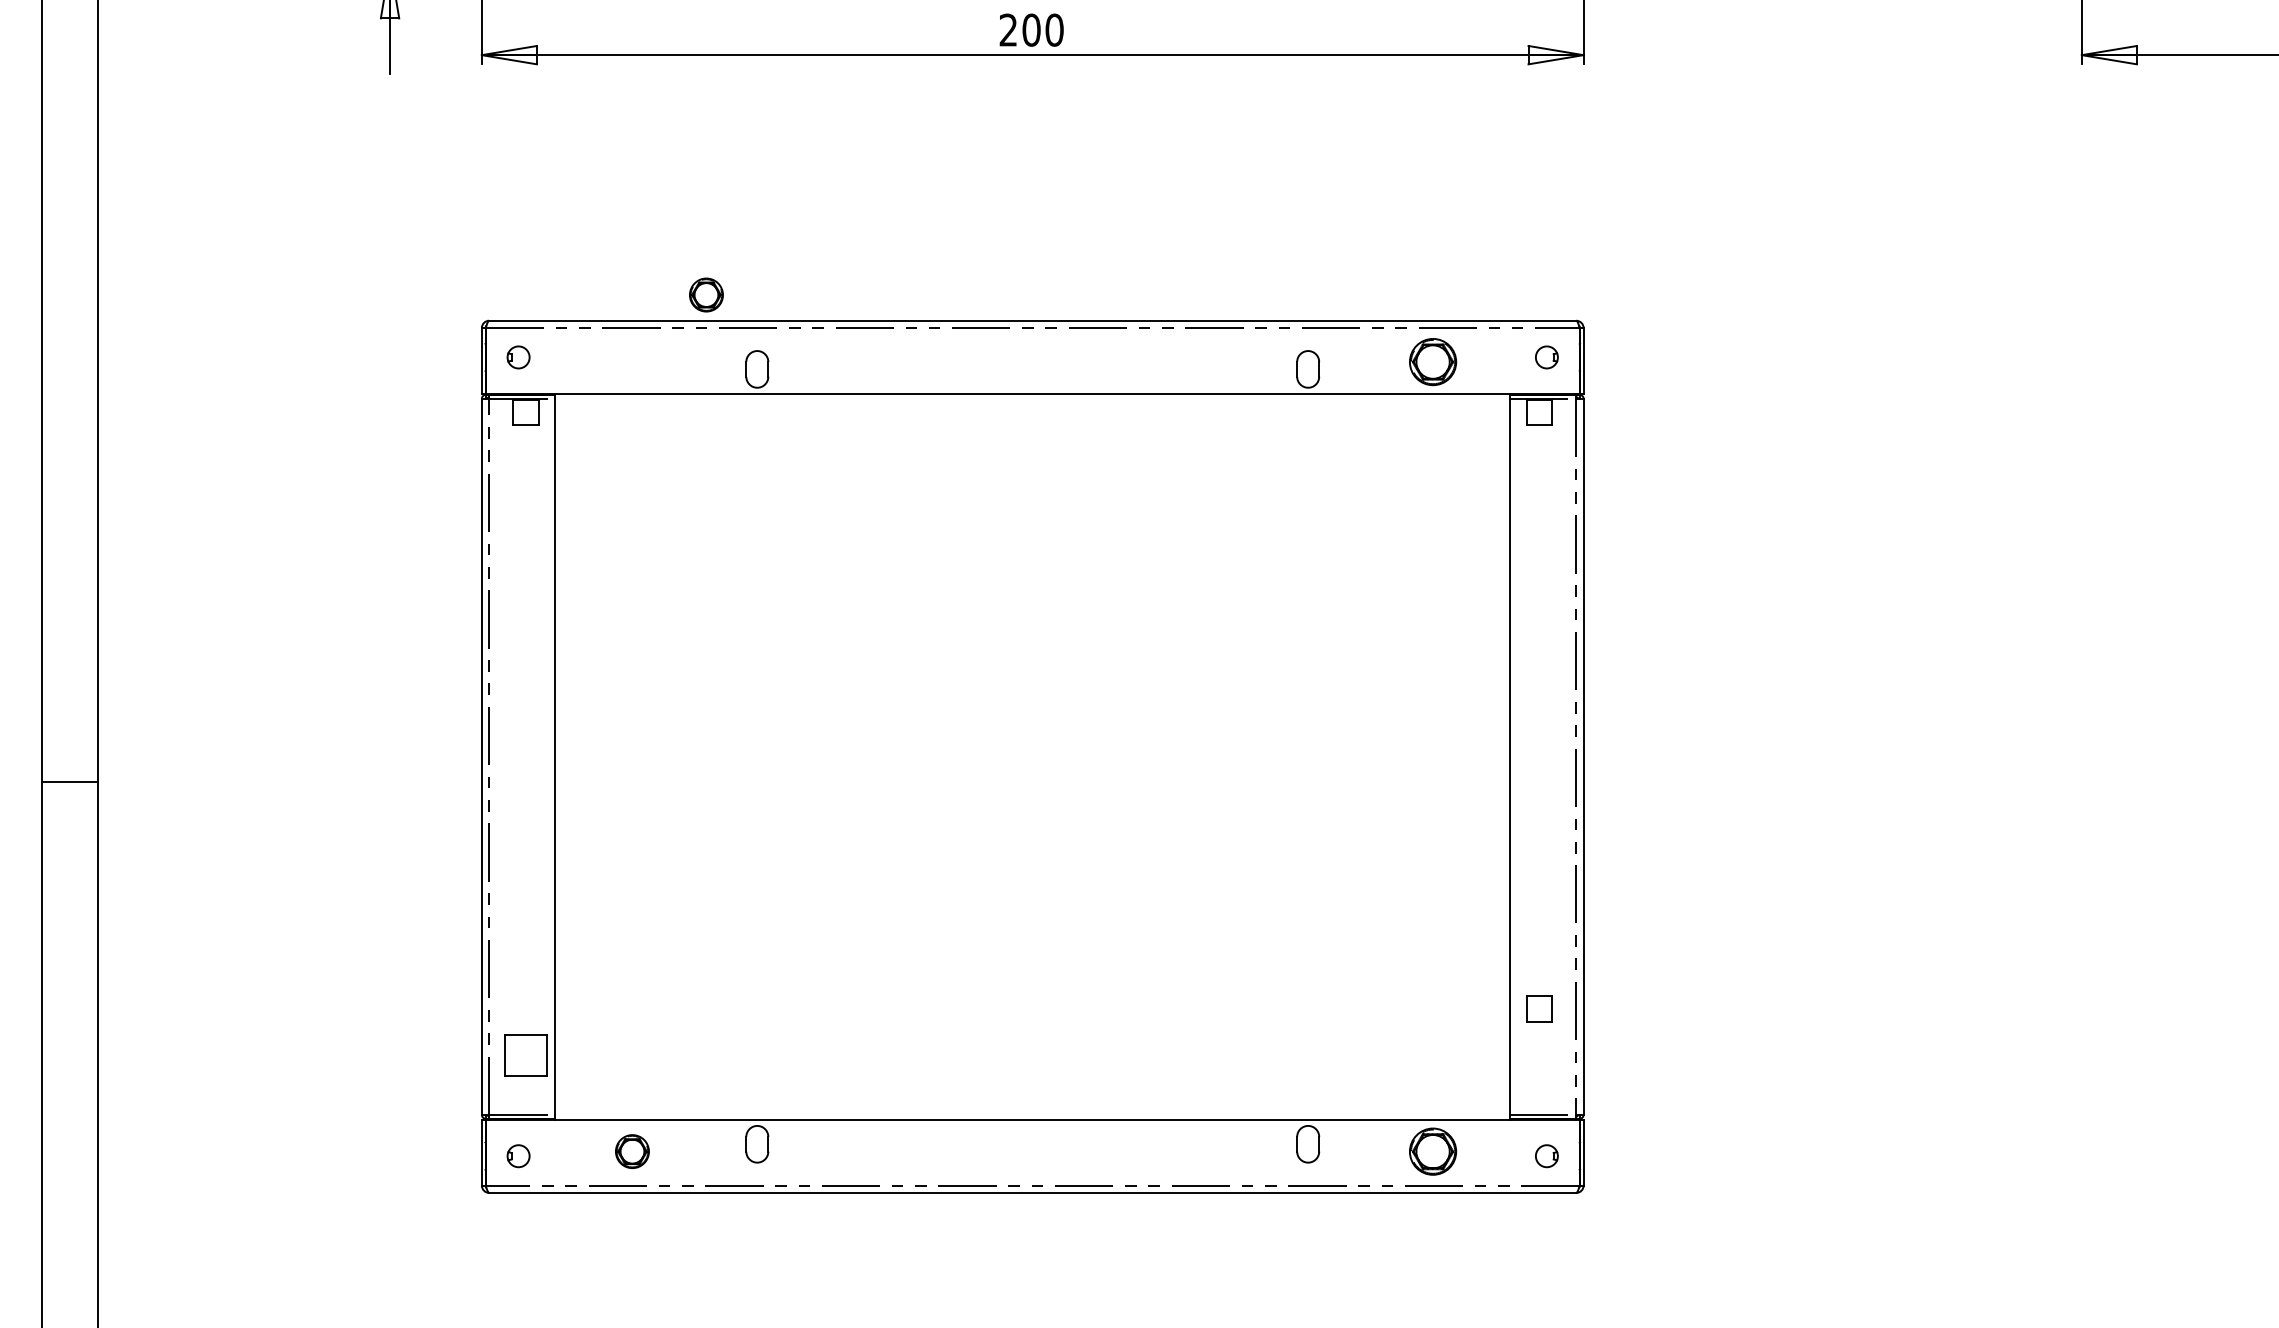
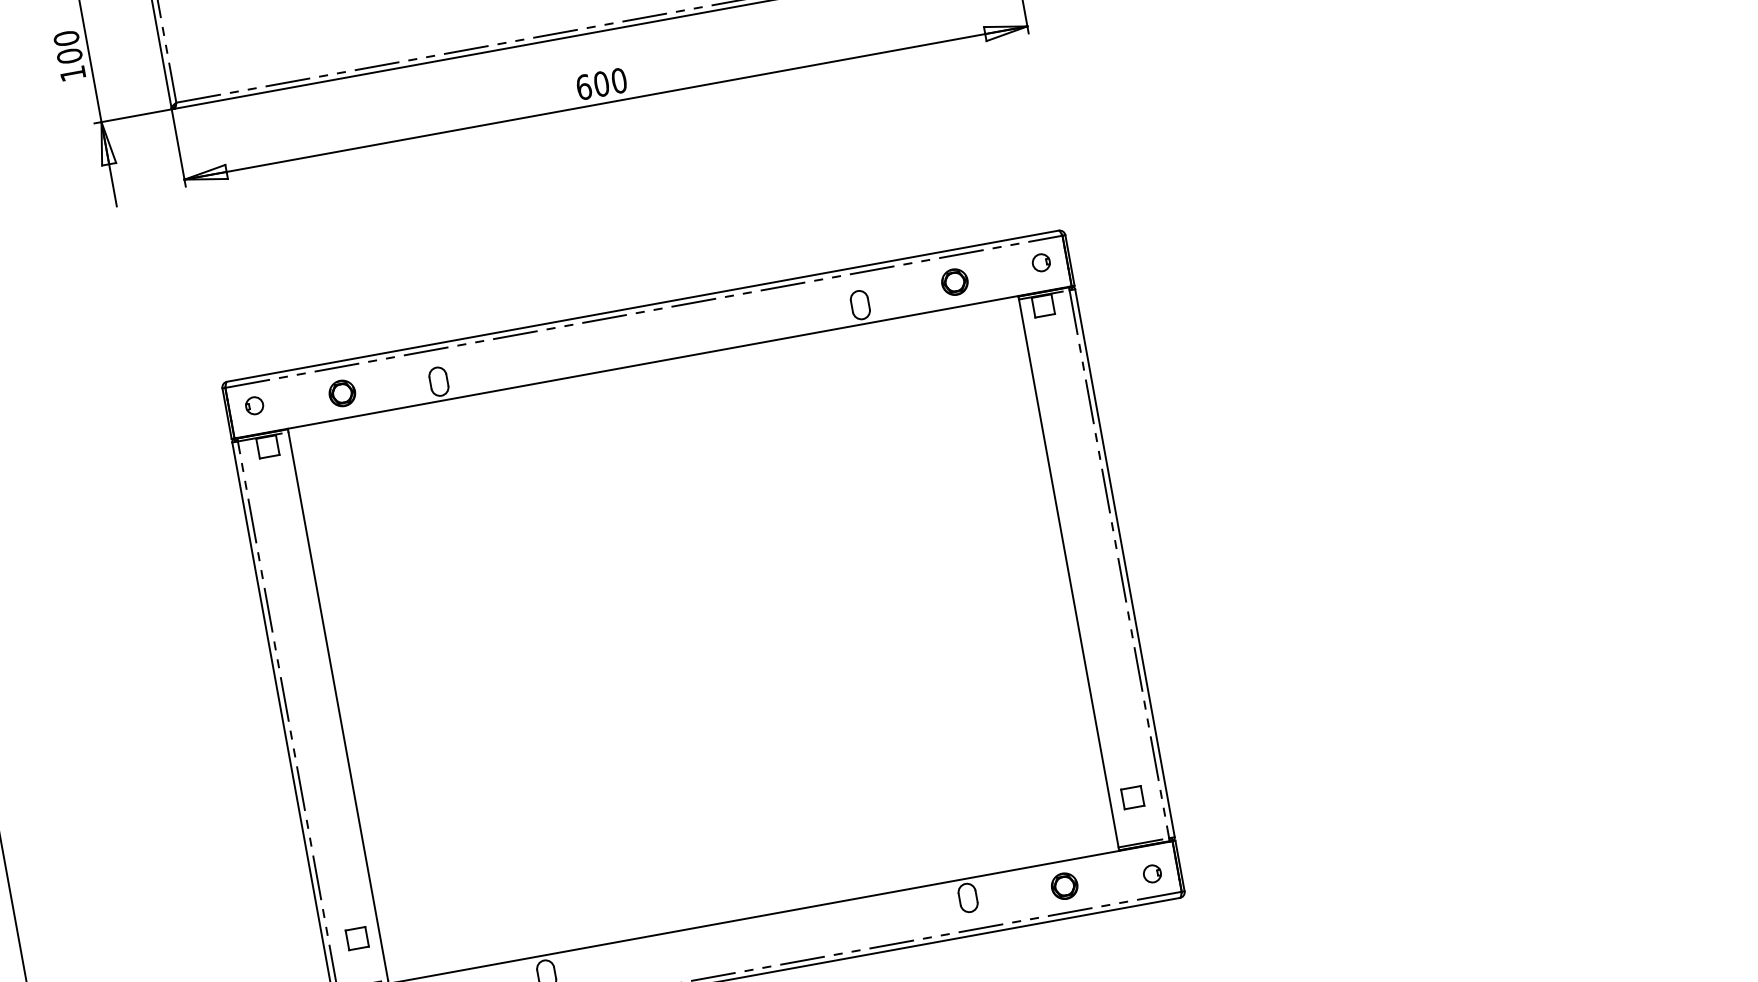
text: (1008, 29) -> (583, 86), 200 -> 600
part: (706, 294) -> (342, 393), moved
part: (1432, 361) -> (954, 281), size x0.71
part: (1539, 1008) -> (1132, 797), moved
part: (525, 1054) -> (356, 938), size x0.62
part: (1432, 1151) -> (1064, 886), size x0.71

